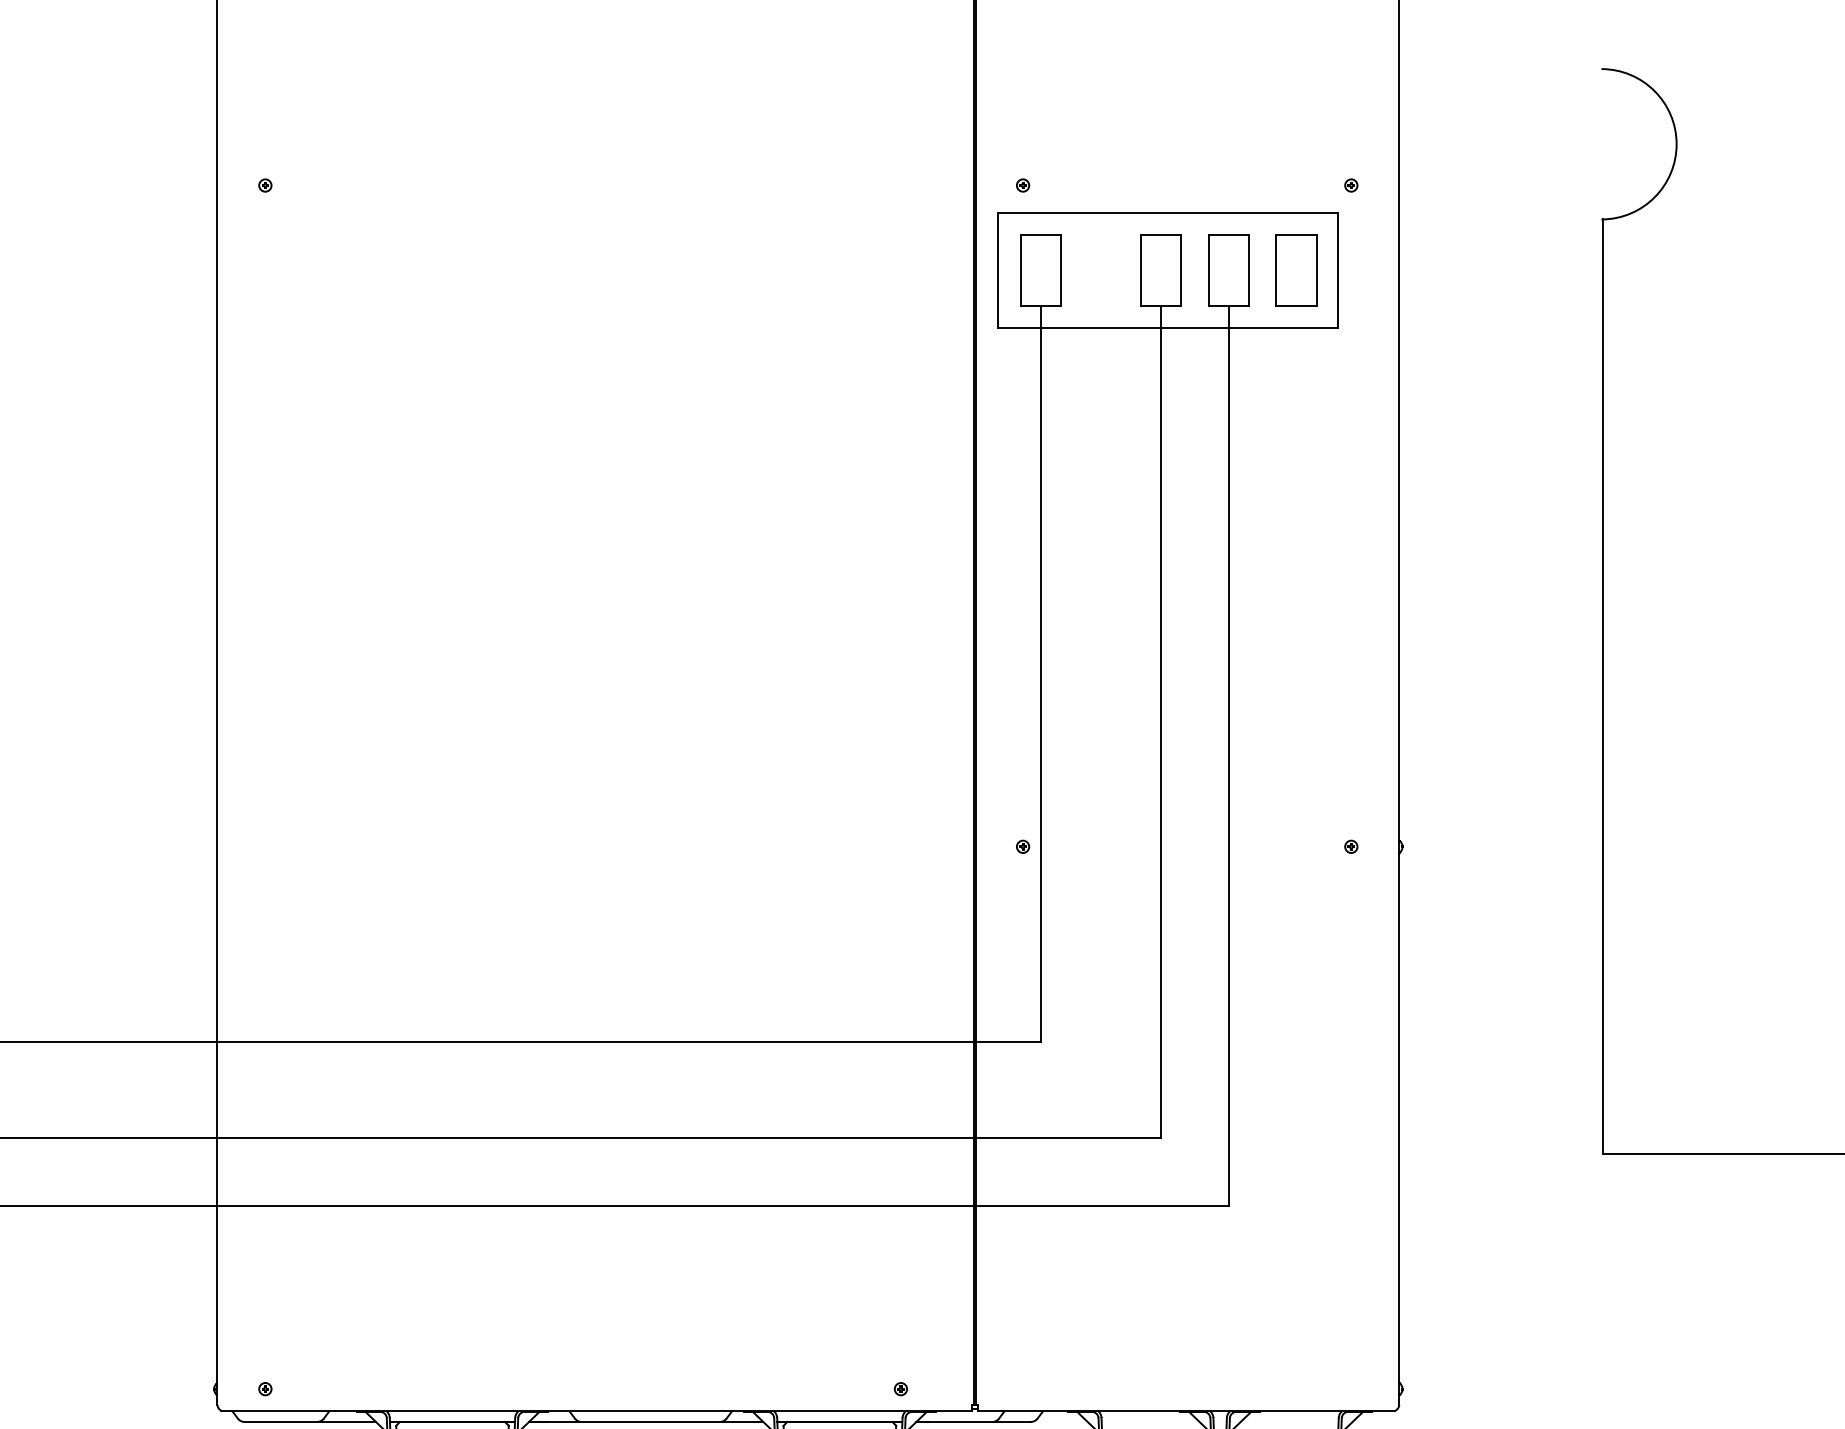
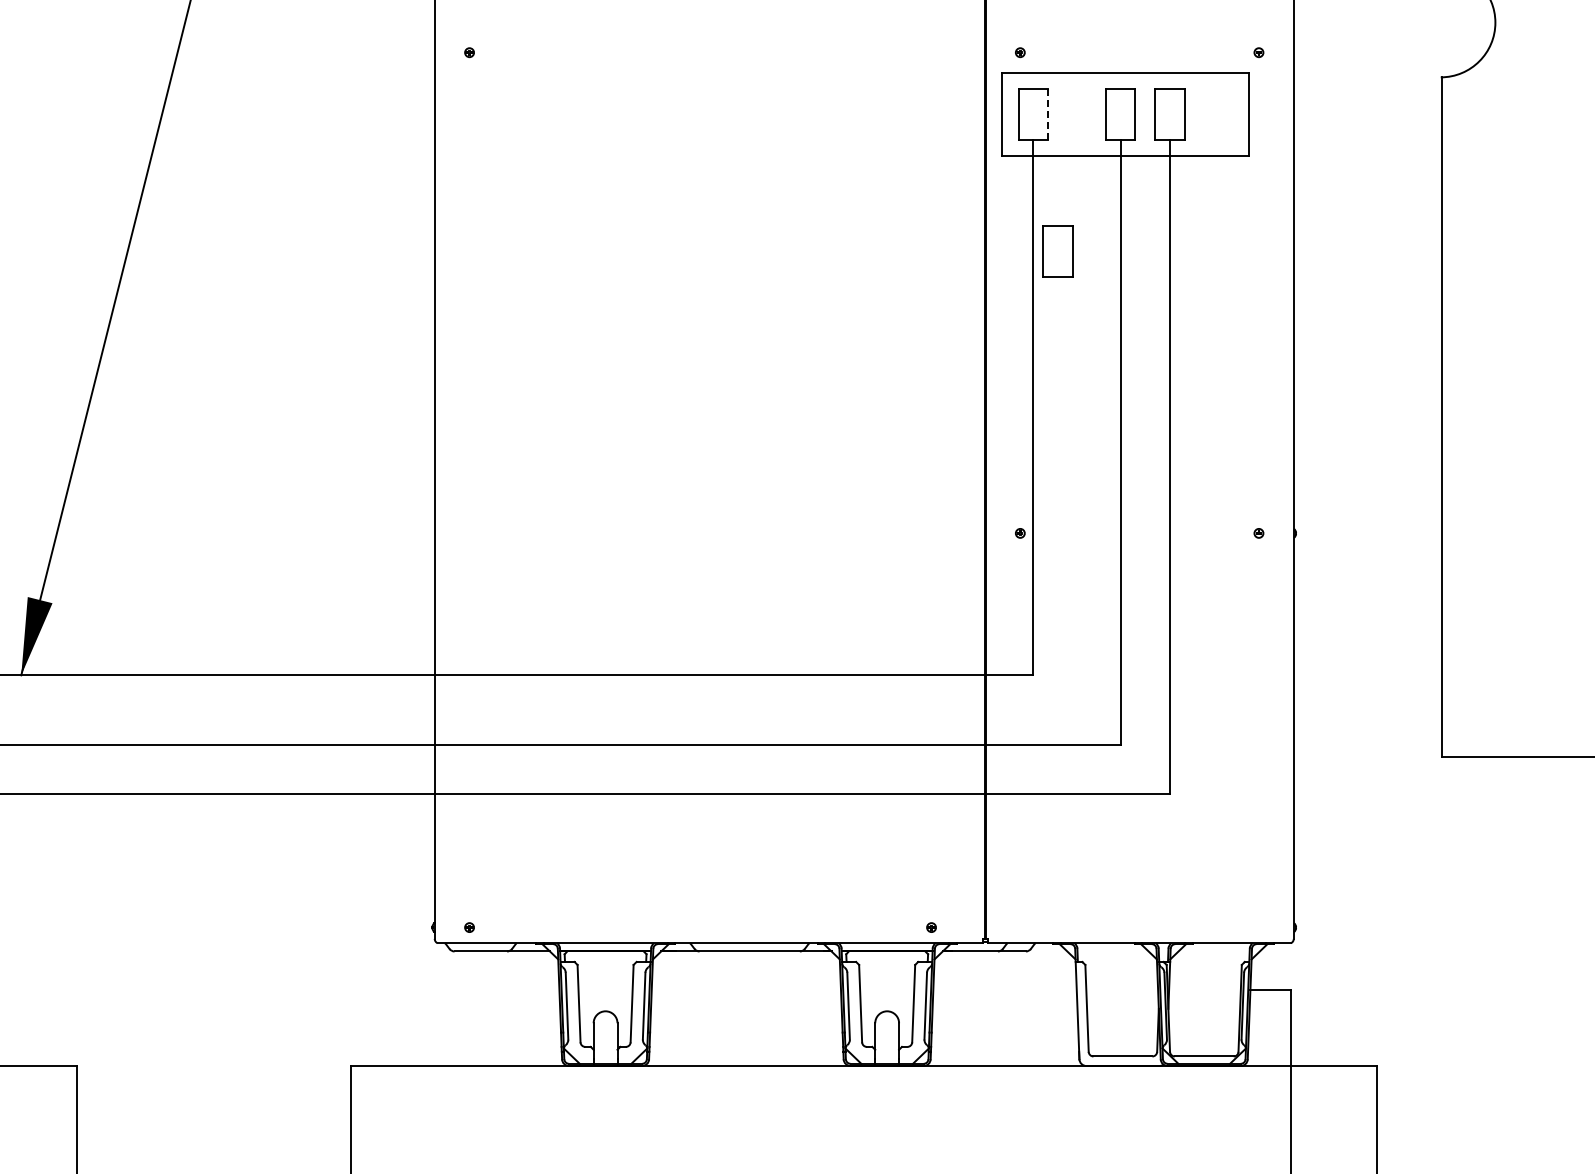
line: (1061, 270) -> (1048, 114), solid -> dashed
part: (1295, 270) -> (1057, 251), moved

